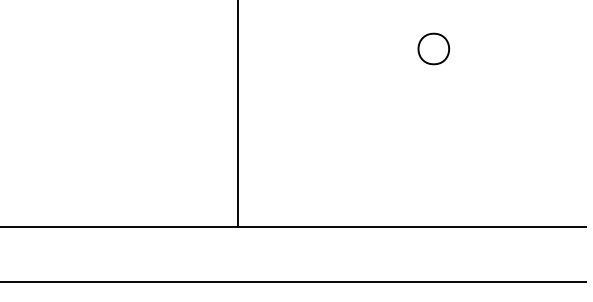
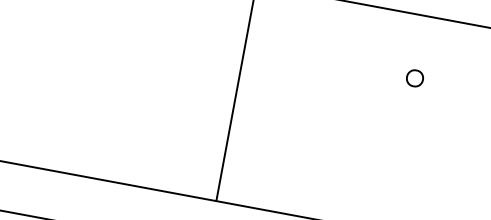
part: (433, 48) -> (414, 77), size x0.6

